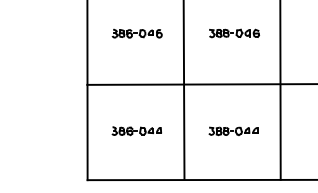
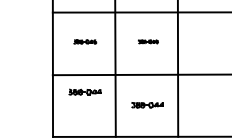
part: (136, 32) -> (84, 41), size x0.7
part: (234, 32) -> (148, 41), size x0.6
part: (136, 130) -> (84, 91), moved

